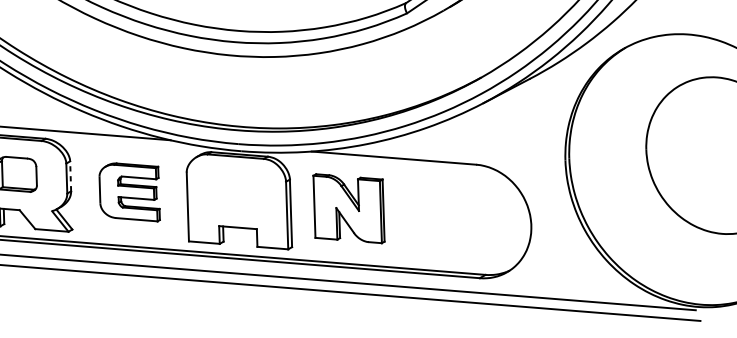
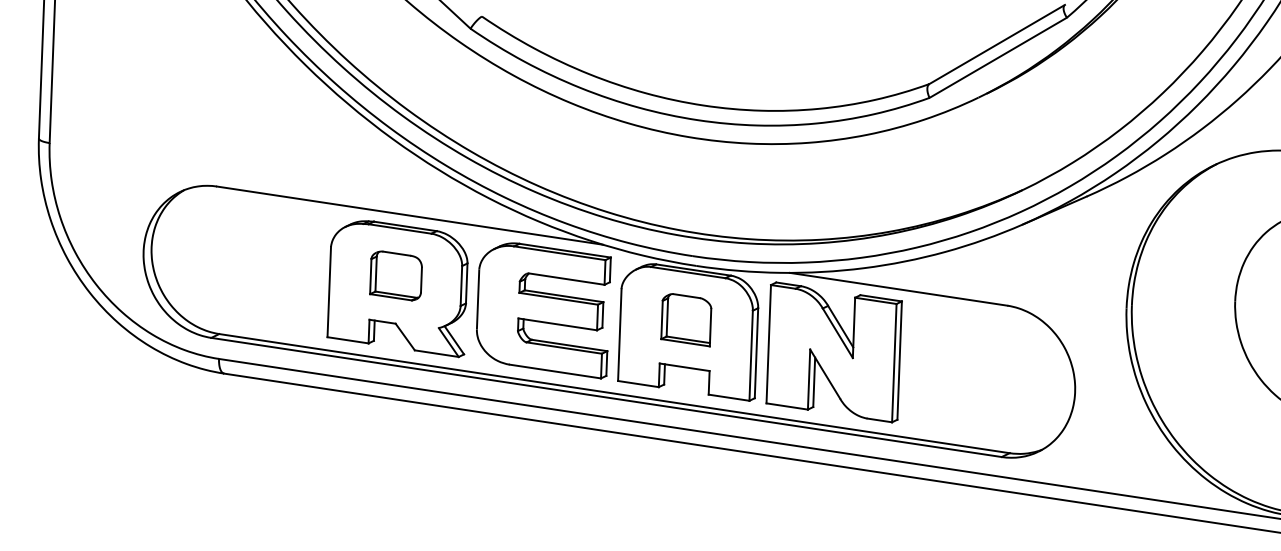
line: (70, 176) -> (466, 283), dashed -> solid
part: (129, 192) -> (543, 310), size x1.67
part: (236, 192) -> (686, 320), added
part: (348, 208) -> (833, 352), size x1.43

